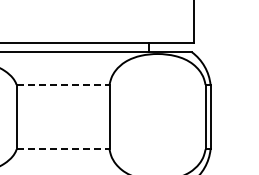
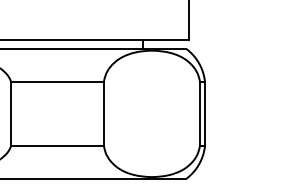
line: (63, 84) -> (57, 81), dashed -> solid
line: (63, 149) -> (57, 146), dashed -> solid

